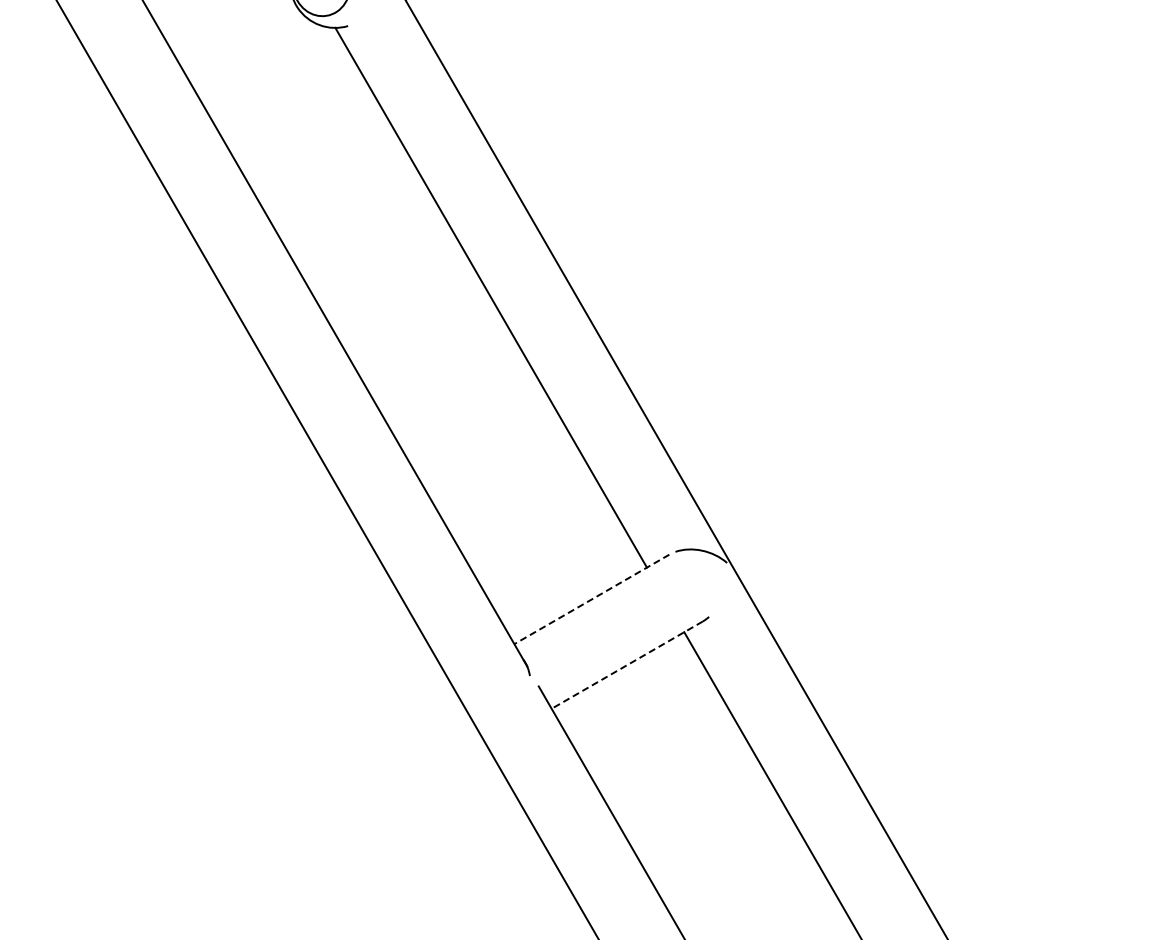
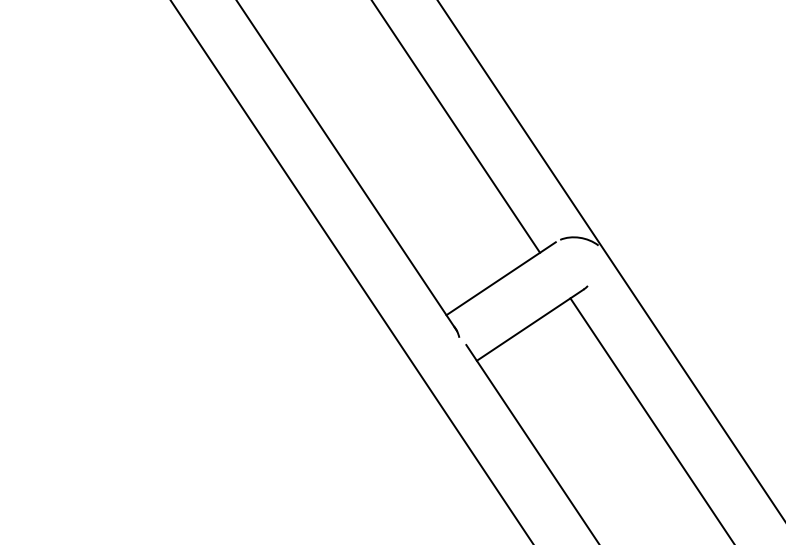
line: (591, 599) -> (500, 278), dashed -> solid
line: (626, 665) -> (529, 325), dashed -> solid

